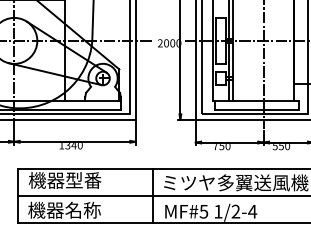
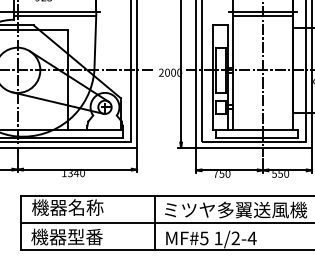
text: (83, 180) -> (85, 207), 機器型番 -> 機器名称
text: (83, 209) -> (85, 236), 機器名称 -> 機器型番

